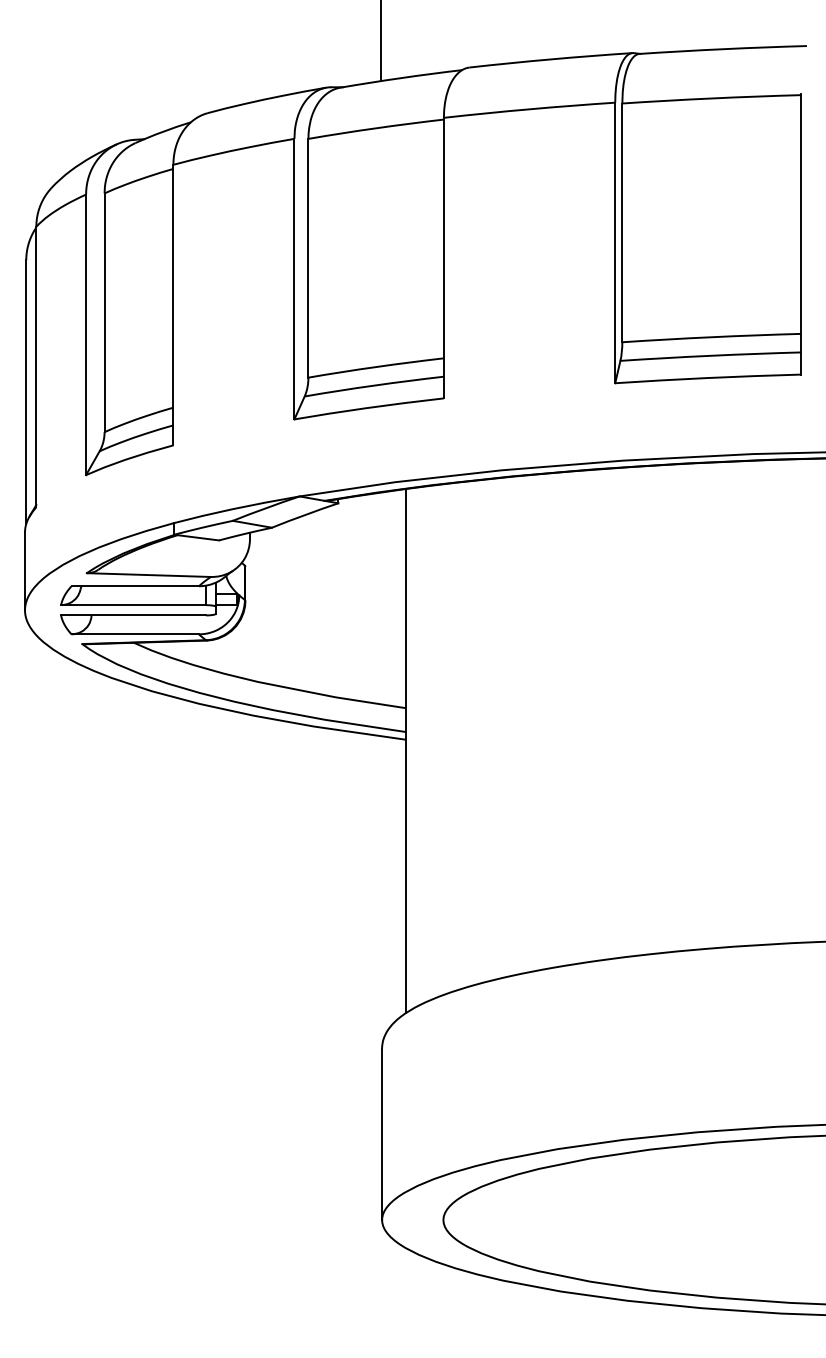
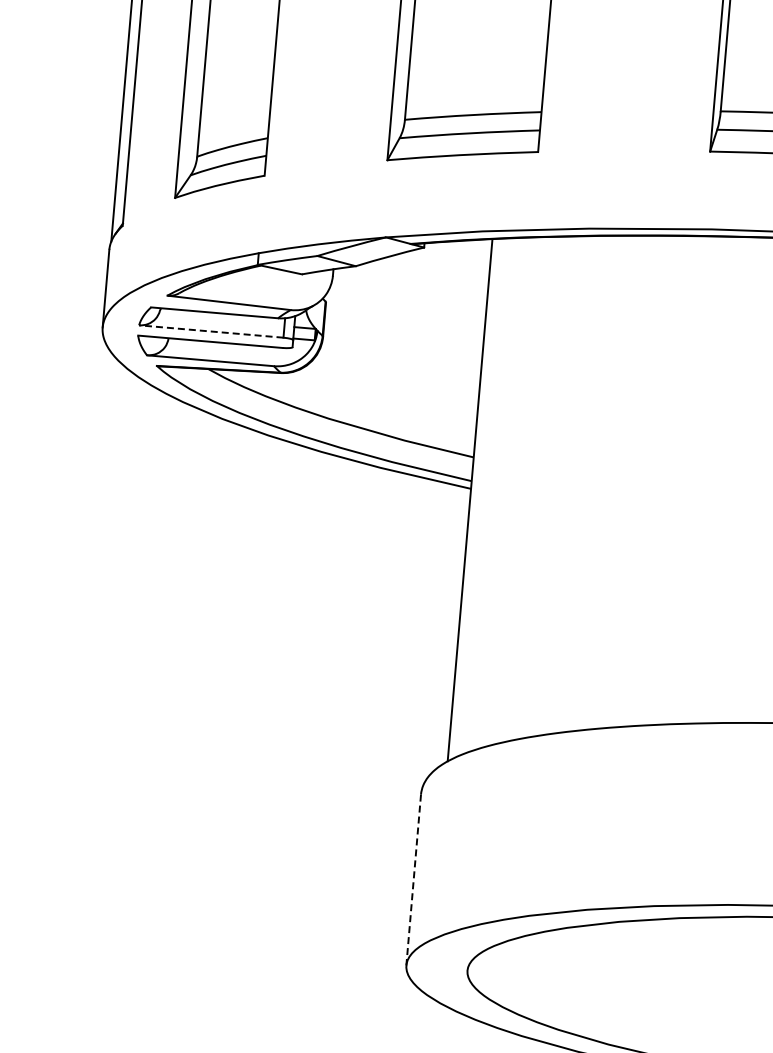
line: (133, 605) -> (211, 331), solid -> dashed
line: (382, 1134) -> (414, 880), solid -> dashed

